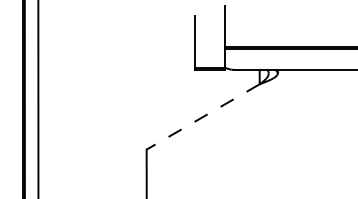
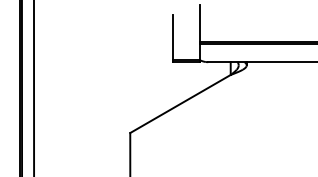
line: (203, 117) -> (180, 104), dashed -> solid

